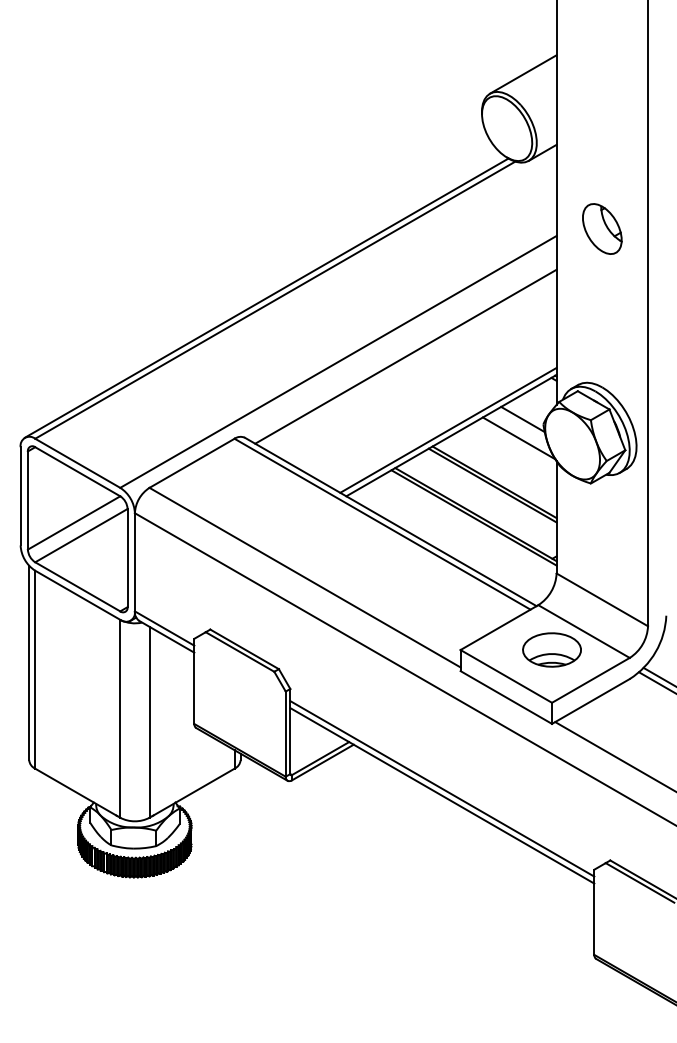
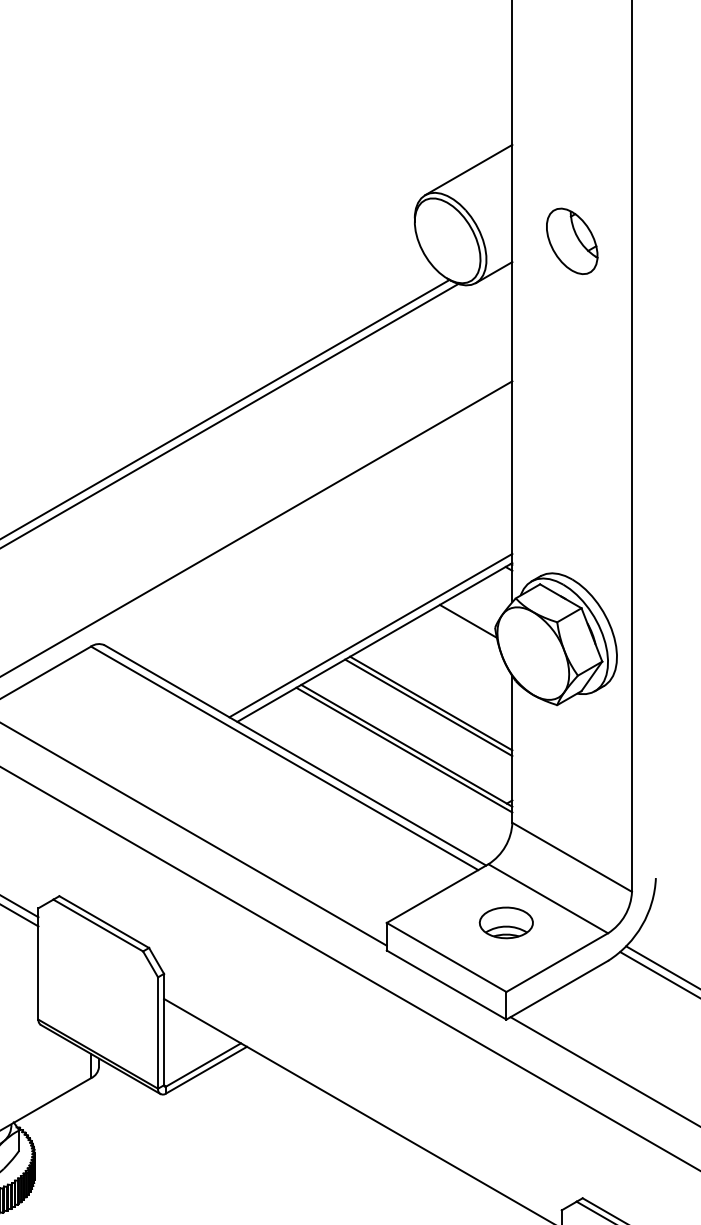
part: (602, 228) -> (572, 240), moved
line: (405, 356) -> (314, 538), removed
line: (518, 438) -> (462, 646), removed
part: (551, 649) -> (505, 922), size x0.7
line: (442, 788) -> (363, 1104), removed

